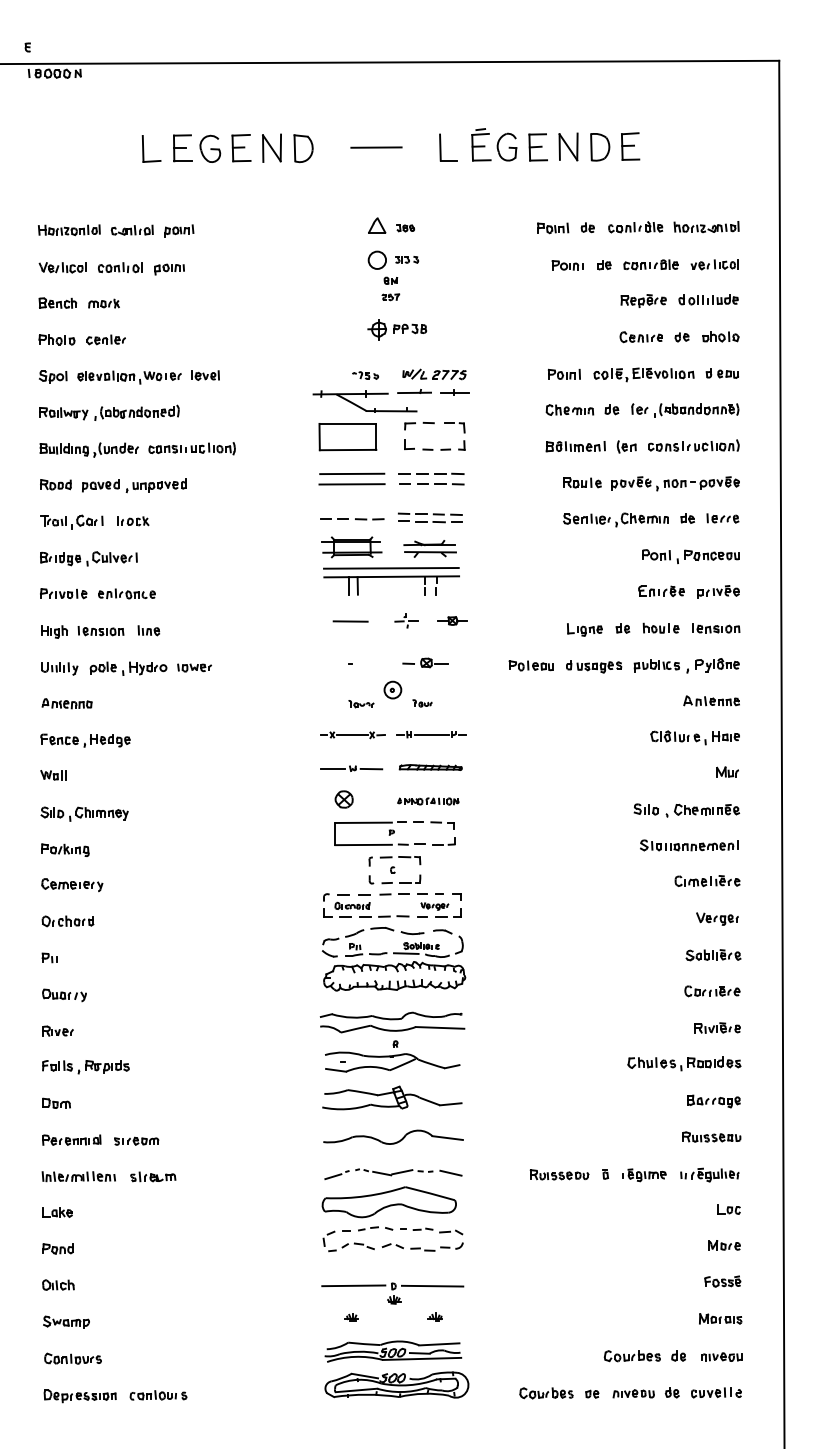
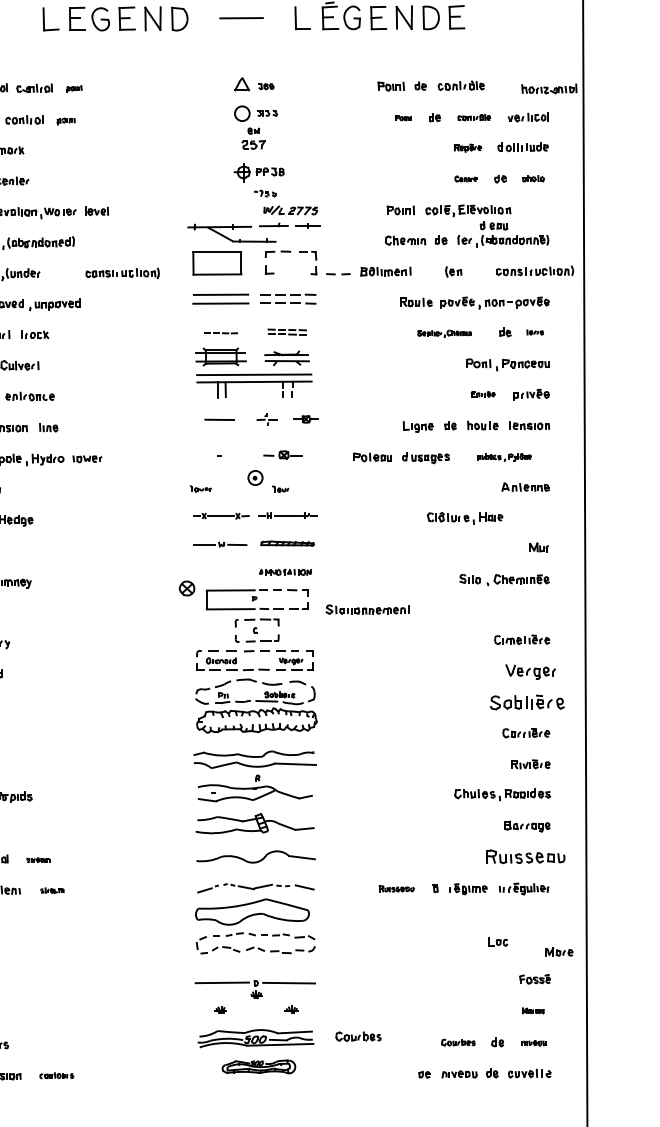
part: (706, 227) -> (549, 89), moved
part: (179, 230) -> (74, 88), size x0.6
part: (650, 264) -> (473, 117), size x0.7
part: (567, 265) -> (403, 118), size x0.6
part: (169, 269) -> (66, 121), size x0.7
part: (390, 297) -> (253, 145), size x1.6
part: (643, 300) -> (467, 147), size x0.7
part: (720, 336) -> (533, 178), size x0.7
part: (640, 337) -> (465, 179), size x0.6
part: (721, 373) -> (493, 225), moved
part: (365, 375) -> (265, 193), moved
part: (693, 445) -> (534, 270), moved
part: (575, 446) -> (385, 271), moved
part: (191, 448) -> (122, 273), moved
line: (433, 449) -> (335, 274), moved
part: (430, 517) -> (287, 331), size x0.7
part: (722, 518) -> (534, 332), size x0.6
part: (352, 519) -> (221, 333), size x0.6
part: (615, 519) -> (444, 333), size x0.6
part: (661, 591) -> (483, 394), size x0.6
part: (686, 665) -> (504, 457), size x0.6
part: (361, 704) -> (200, 489), moved
part: (694, 737) -> (464, 518), moved
part: (343, 799) -> (186, 588), moved
part: (689, 845) -> (367, 609), moved
part: (717, 918) -> (530, 671), size x1.4
part: (713, 955) -> (527, 702), size x1.6
part: (711, 1136) -> (525, 856), size x1.6
part: (136, 1140) -> (38, 859), size x0.6
part: (559, 1174) -> (396, 888), size x0.7
part: (153, 1176) -> (52, 890), size x0.6
part: (728, 1209) -> (497, 941), moved
part: (724, 1245) -> (559, 952), moved
part: (720, 1318) -> (533, 1010), size x0.6
part: (631, 1356) -> (457, 1042), size x0.7
part: (721, 1356) -> (533, 1042), size x0.7
part: (396, 1384) -> (258, 1066), size x0.6
part: (546, 1393) -> (358, 1036), moved
part: (158, 1395) -> (56, 1075), size x0.7

